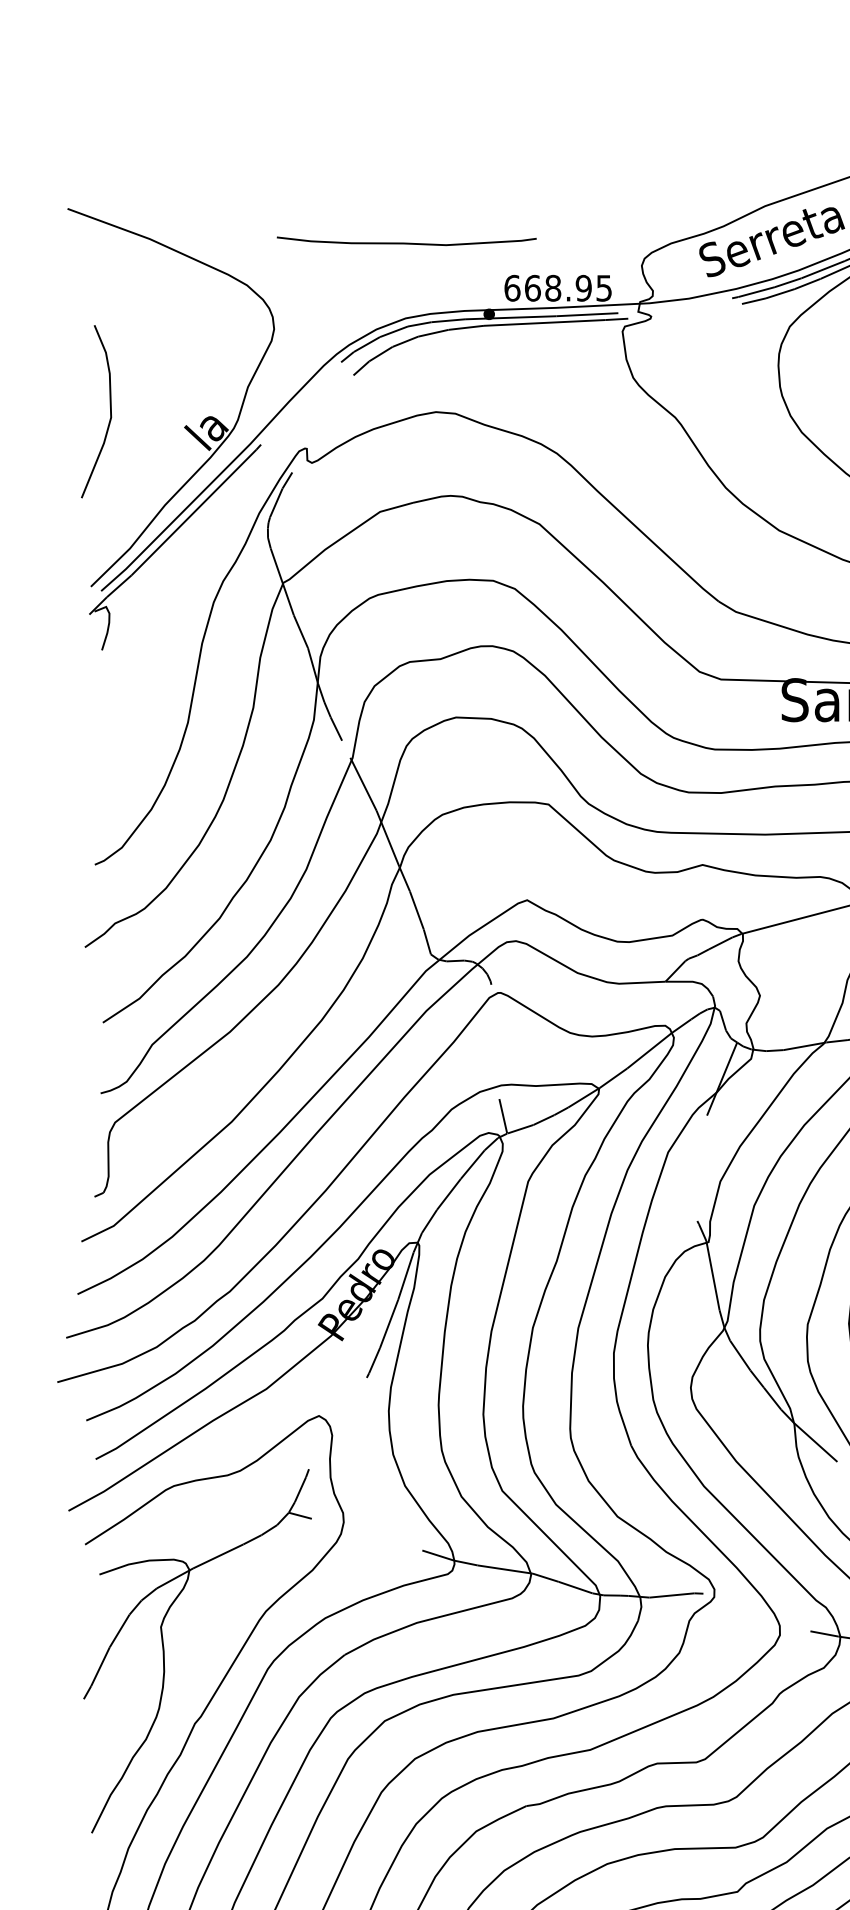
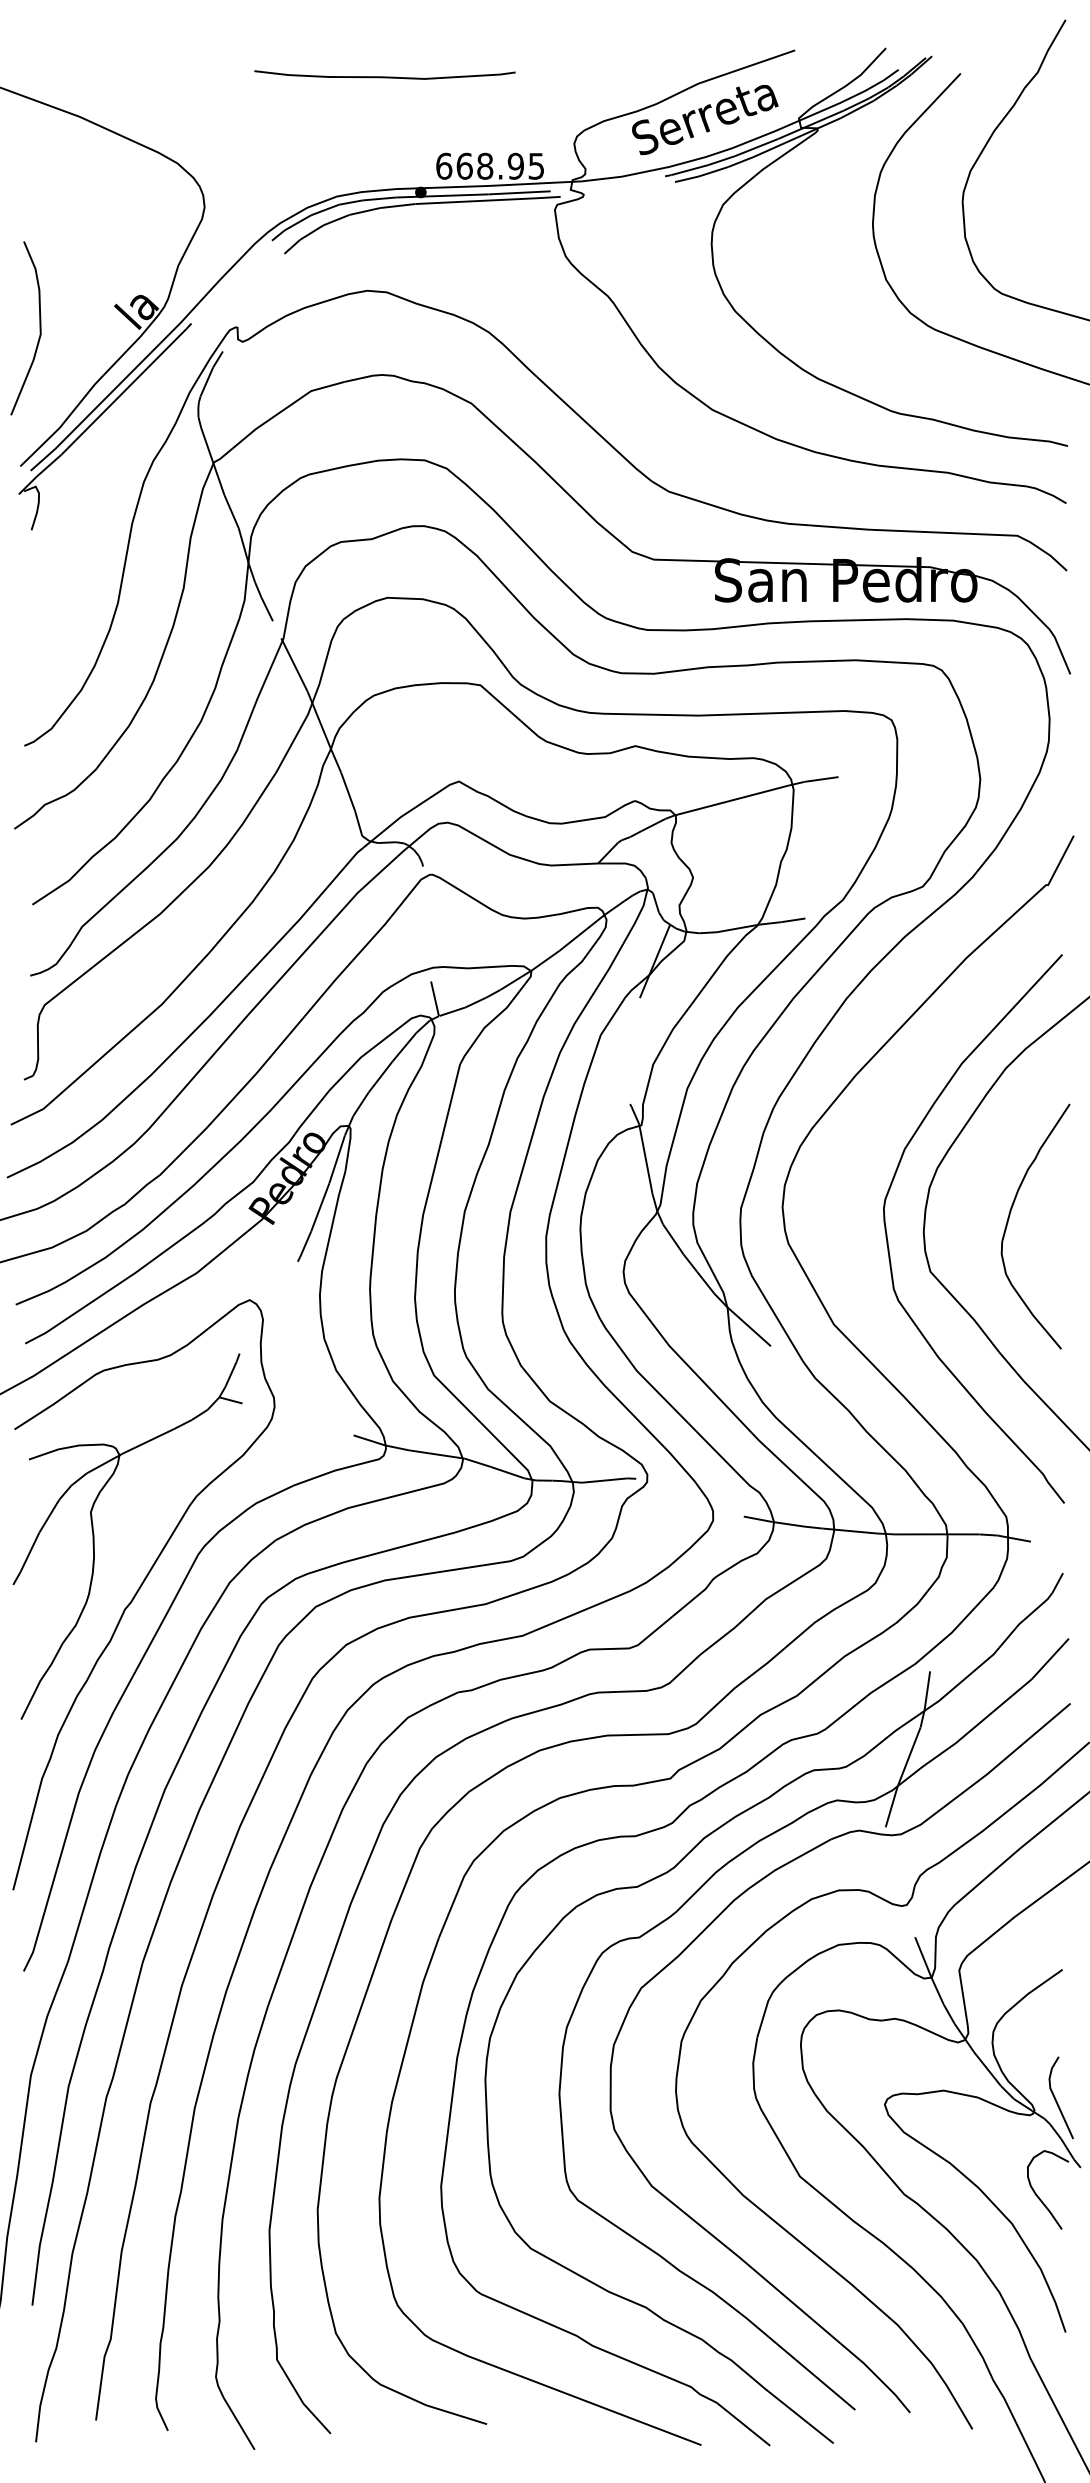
curve: (406, 242) -> (384, 76), moved
curve: (109, 411) -> (39, 328), moved

